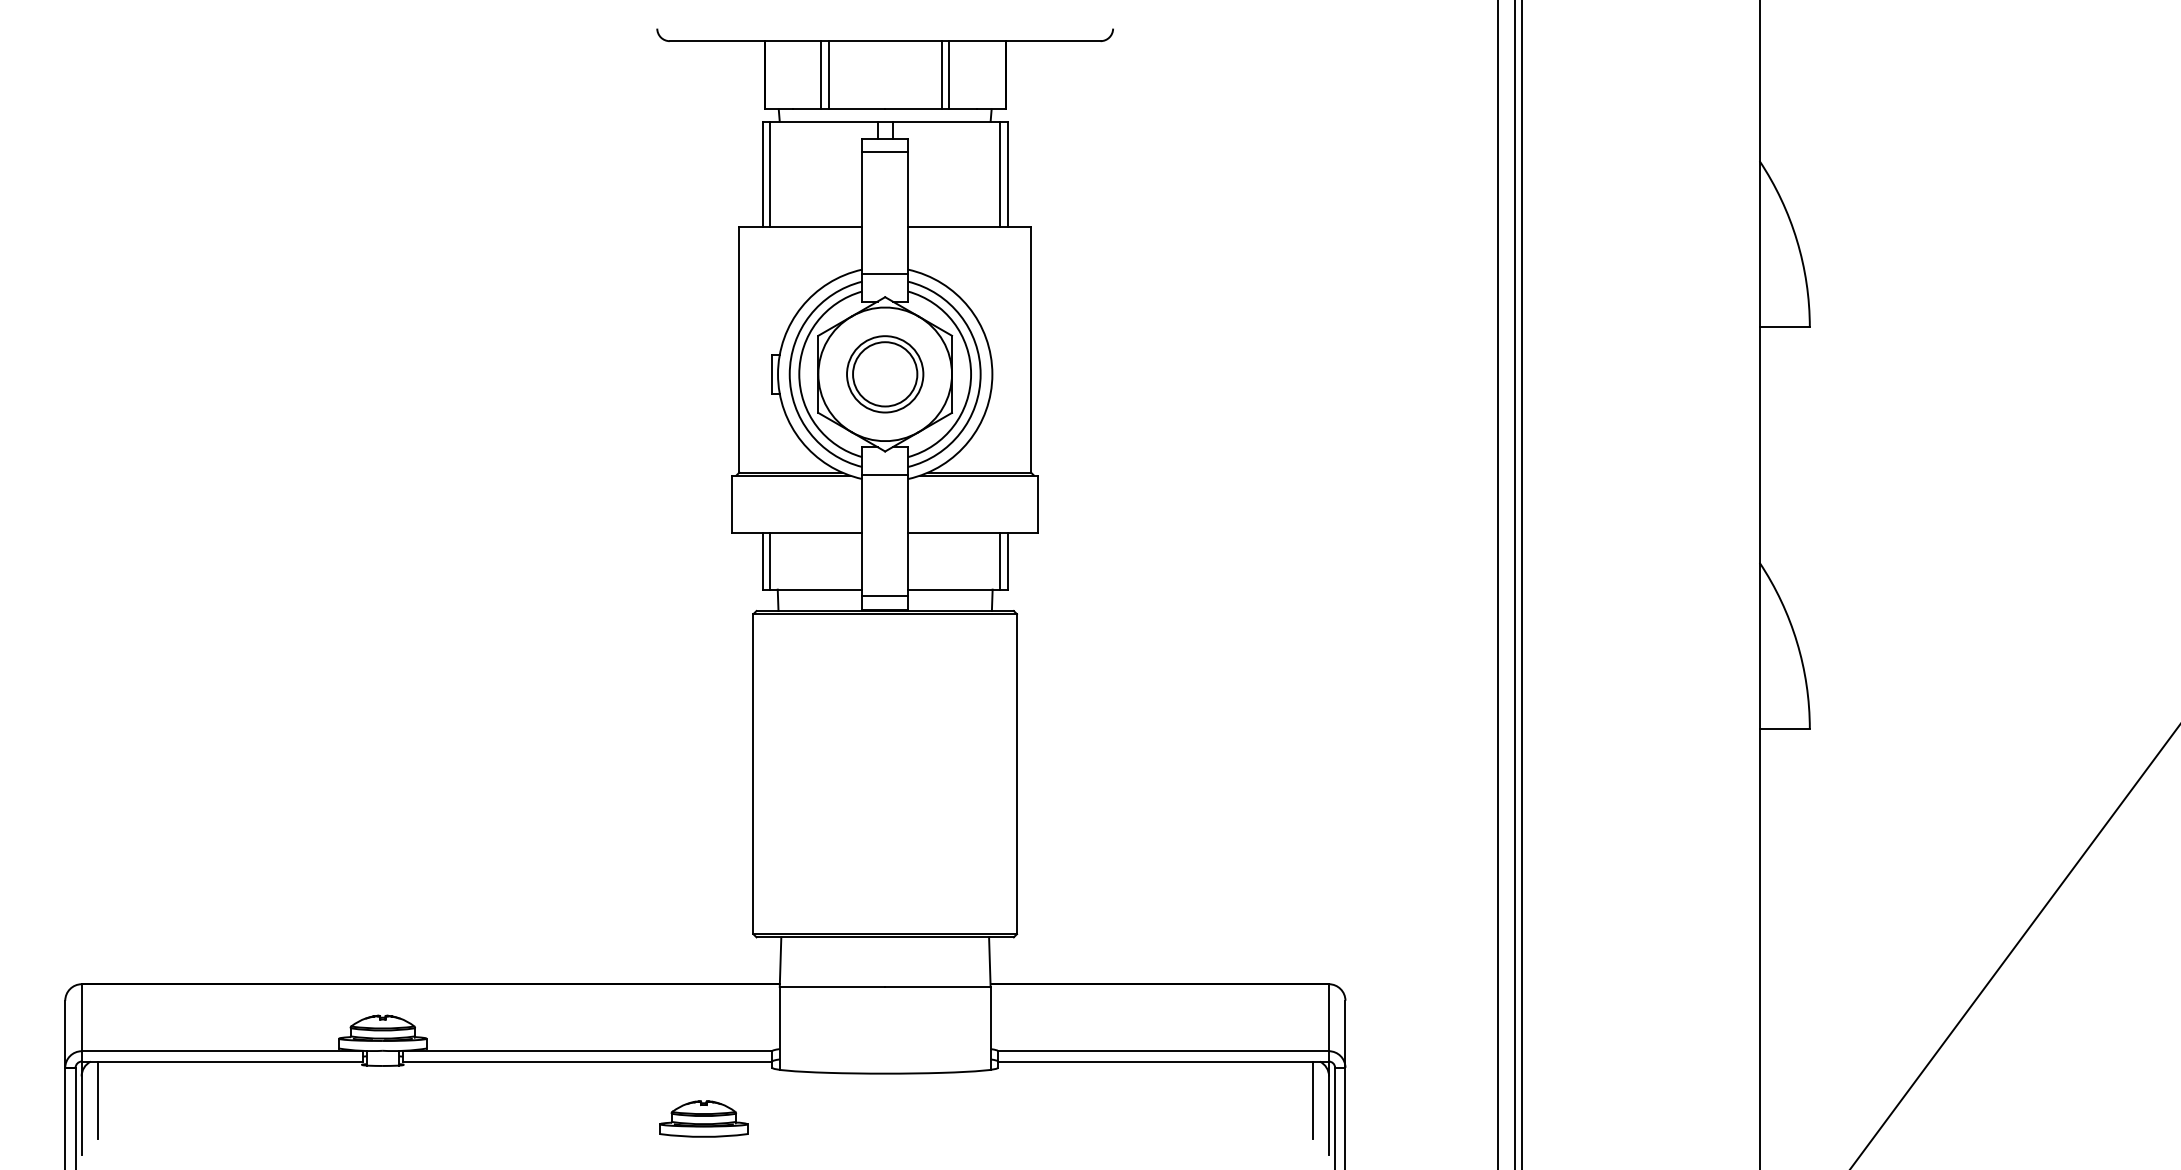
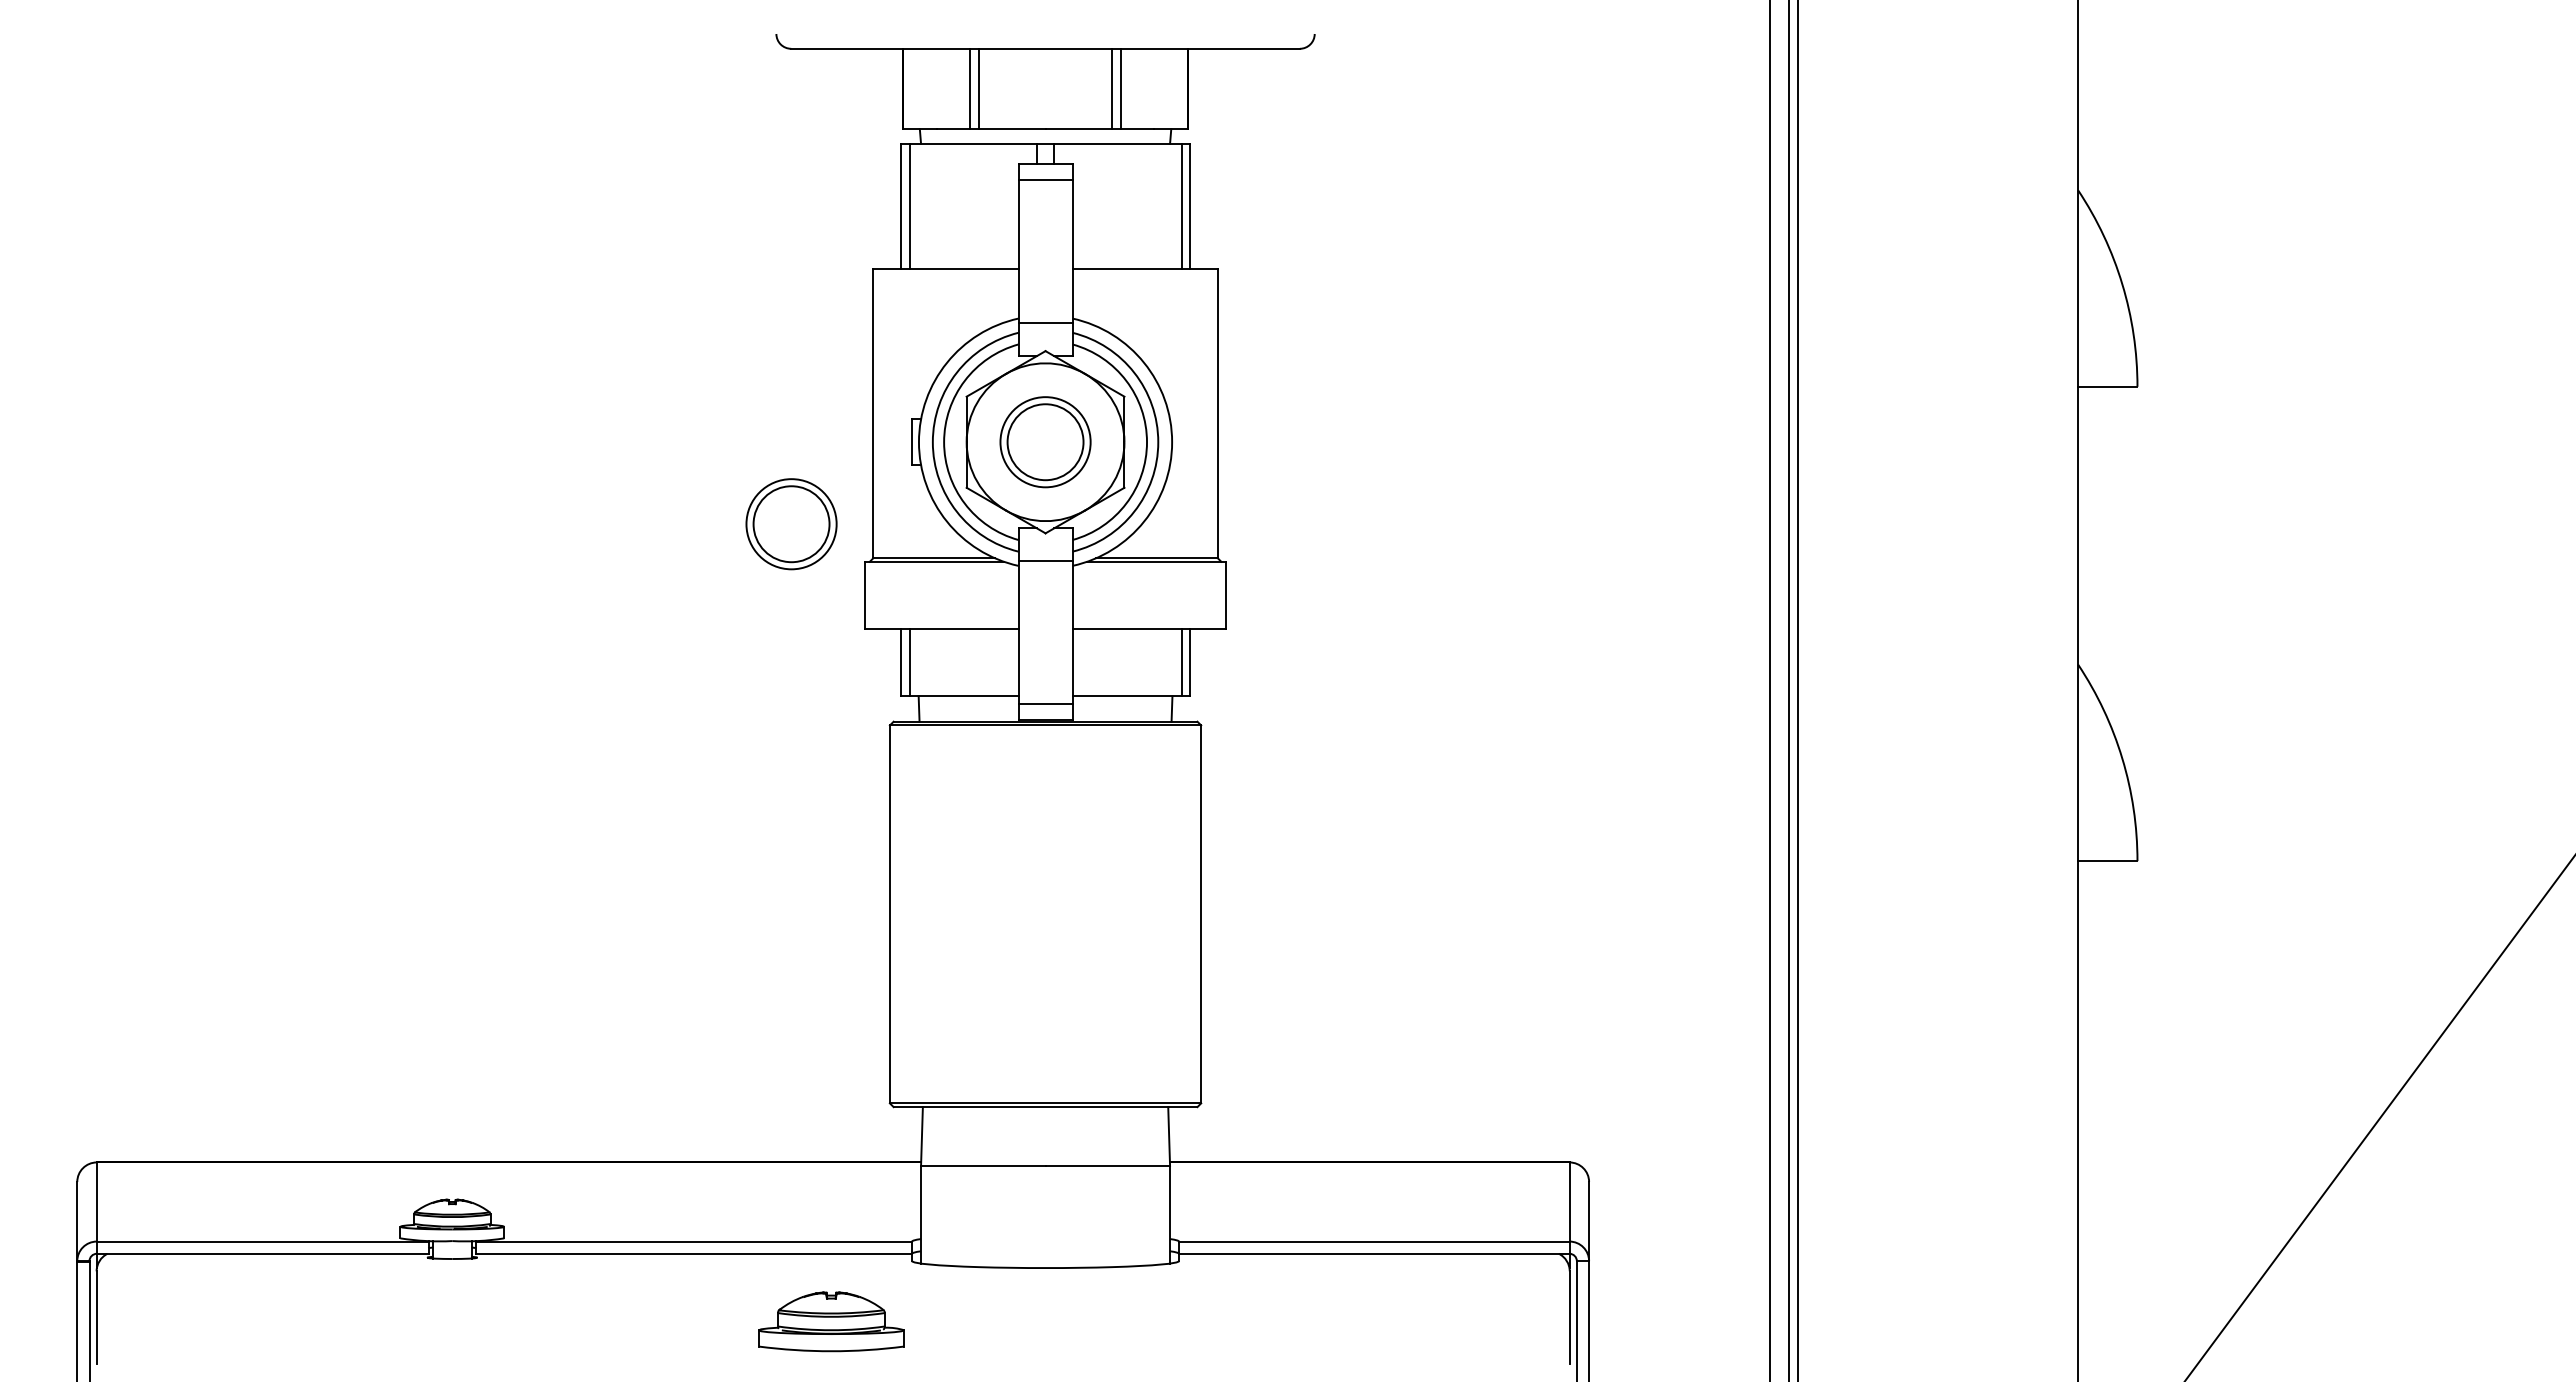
part: (670, 444) -> (791, 524), added
line: (98, 1099) -> (116, 1298), removed
line: (1312, 1099) -> (1550, 1298), removed
part: (703, 1118) -> (831, 1321), size x1.4

